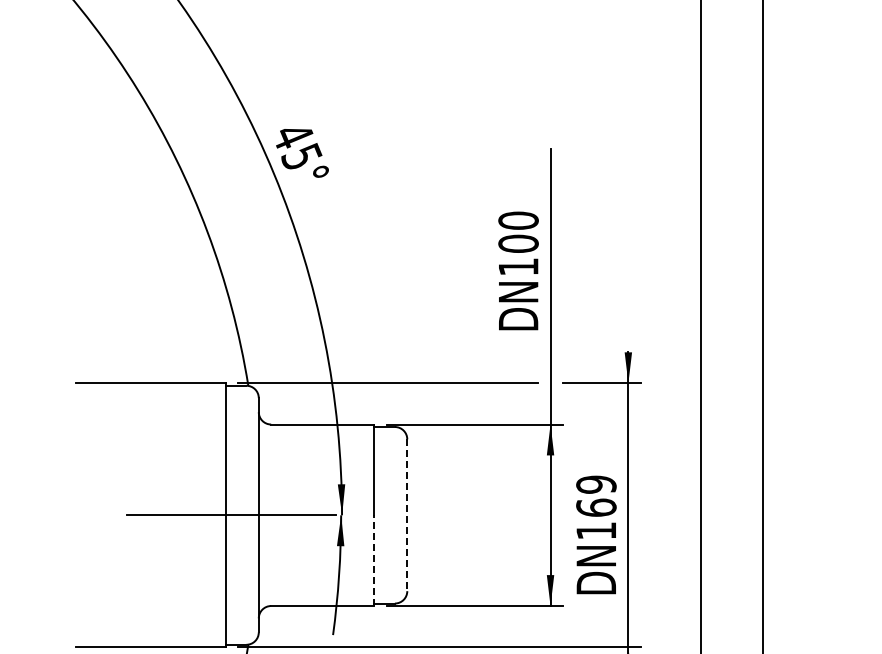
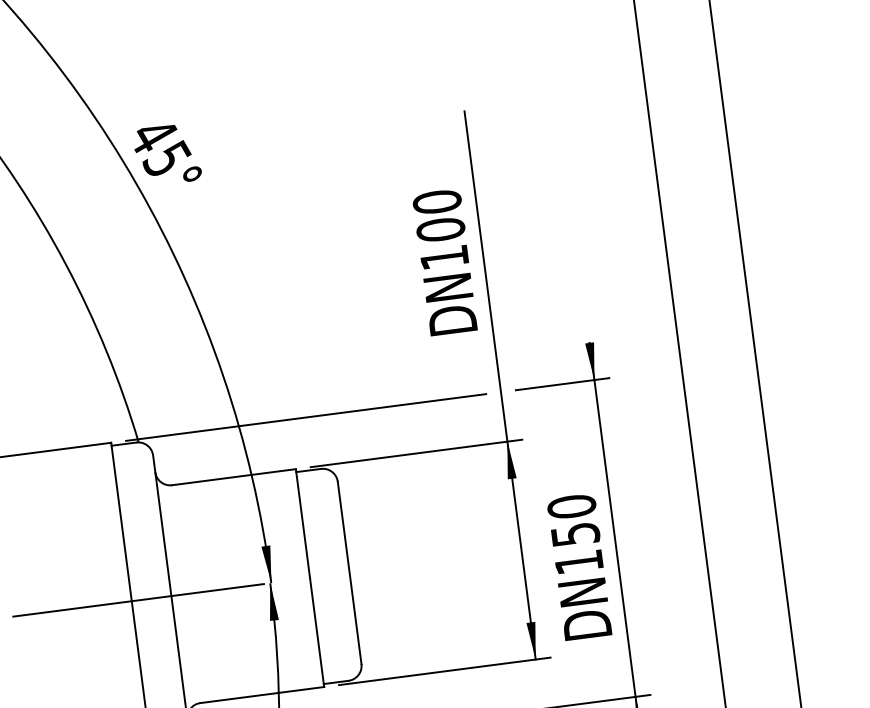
text: (596, 495) -> (573, 519), DN169 -> DN150
line: (407, 515) -> (349, 573), dashed -> solid
line: (374, 560) -> (317, 632), dashed -> solid

